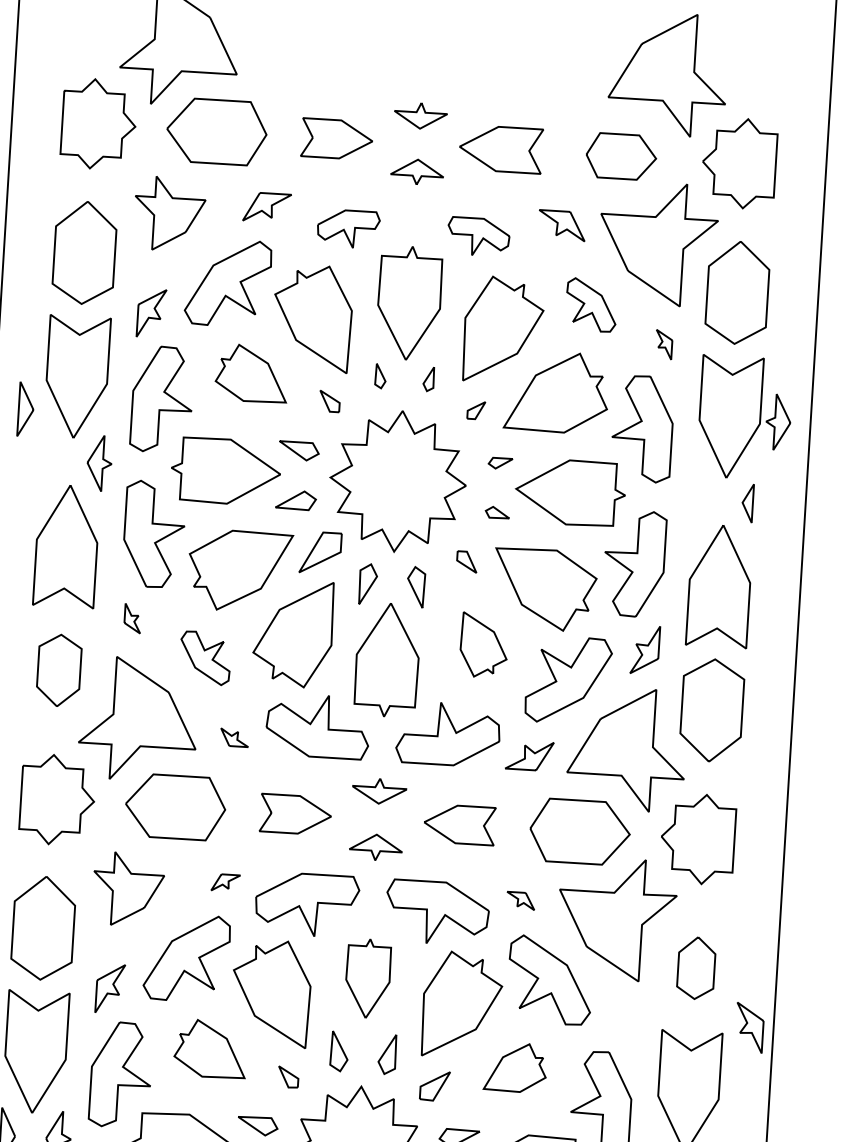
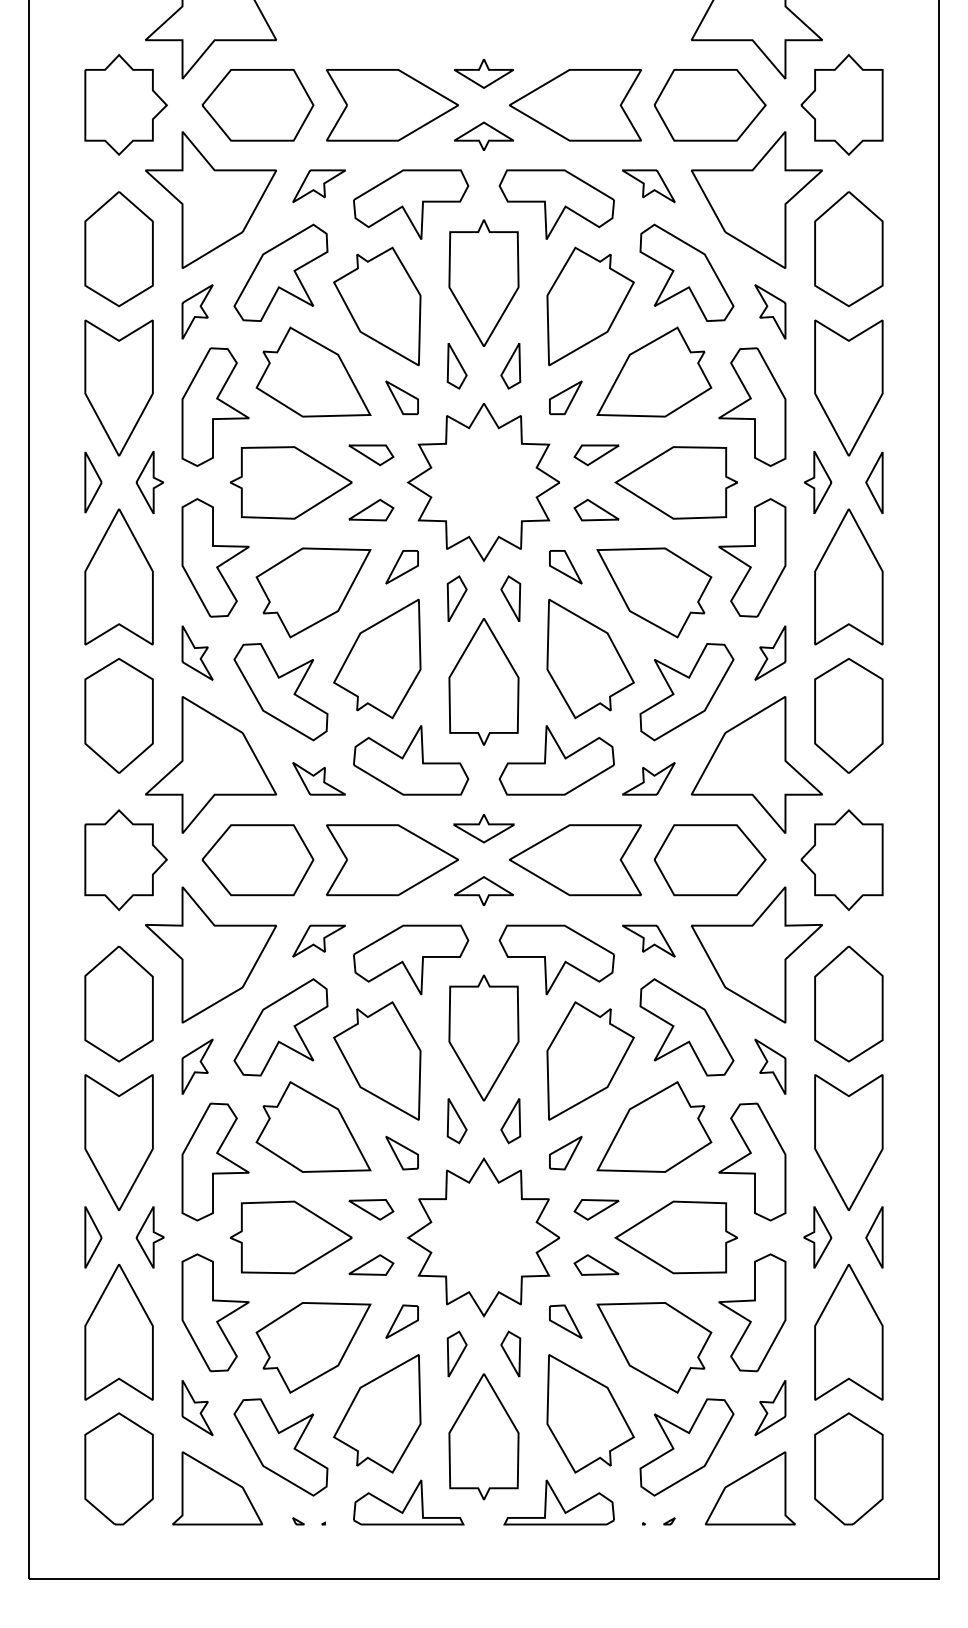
part: (337, 139) -> (392, 105), size x1.67
part: (500, 149) -> (575, 105), size x1.43
part: (620, 156) -> (709, 105), size x1.43
part: (169, 213) -> (210, 199), size x1.67
part: (348, 228) -> (411, 204), size x1.67
part: (478, 236) -> (556, 204), size x1.67
part: (591, 304) -> (686, 272), size x1.67
part: (664, 344) -> (770, 311), size x1.67
part: (251, 373) -> (313, 371), size x1.43
part: (380, 376) -> (456, 366), size x1.67
part: (428, 379) -> (510, 366), size x1.67
part: (329, 401) -> (401, 397), size x1.43
part: (26, 409) -> (93, 482), moved
part: (475, 410) -> (565, 397), size x1.67
part: (778, 422) -> (818, 482), moved
part: (500, 463) -> (596, 455), size x1.67
part: (747, 503) -> (874, 482), size x1.43
part: (497, 512) -> (596, 510), size x1.67
part: (319, 553) -> (401, 567), size x0.71
part: (466, 562) -> (565, 567), size x1.43
part: (132, 618) -> (197, 652), size x1.67
part: (484, 644) -> (590, 658), size x1.67
part: (204, 658) -> (280, 692), size x1.67
part: (58, 670) -> (118, 715), size x1.43
part: (234, 737) -> (318, 778), size x1.67
part: (295, 814) -> (392, 860), size x1.67
part: (459, 824) -> (575, 860), size x1.67
part: (225, 882) -> (318, 940), size x1.67
part: (127, 888) -> (210, 954), size x1.67
part: (520, 900) -> (648, 940), size x1.67
part: (696, 967) -> (848, 1003), size x1.67
part: (367, 978) -> (483, 1037), size x1.43
part: (749, 1027) -> (770, 1066), moved
part: (210, 1048) -> (313, 1126), size x1.43
part: (515, 1067) -> (654, 1126), size x1.67
part: (287, 1077) -> (401, 1153), size x1.43

